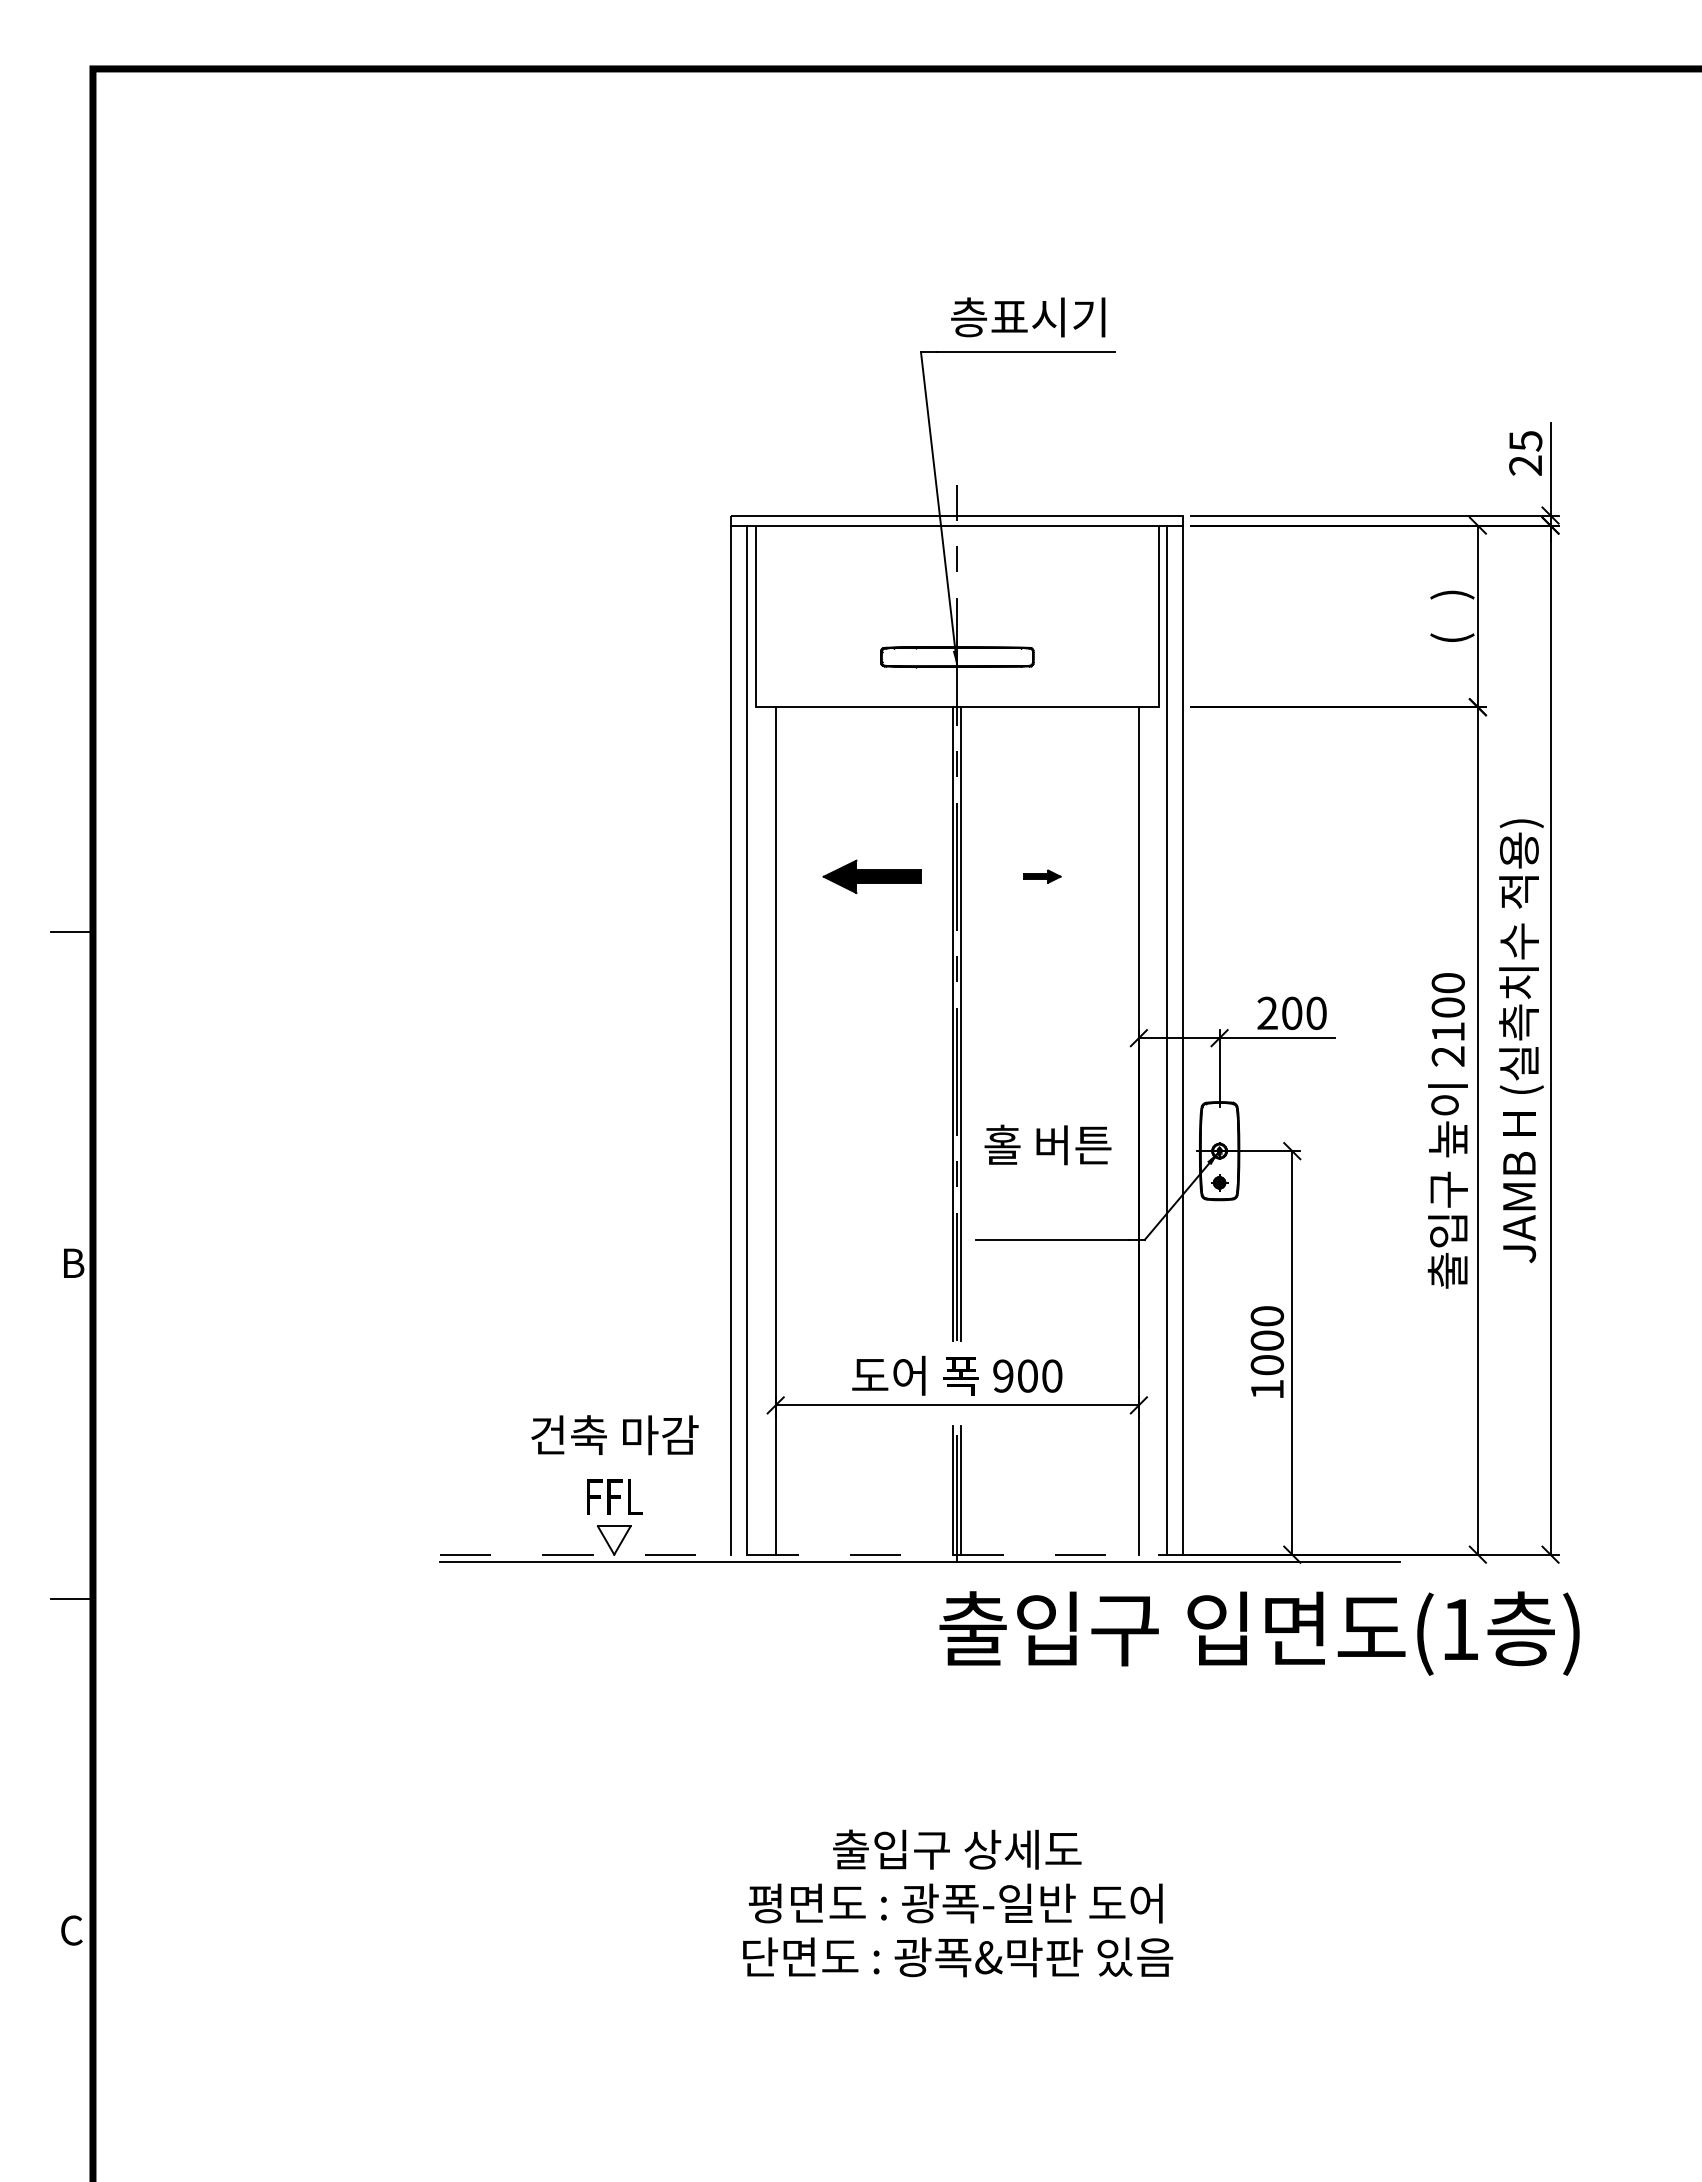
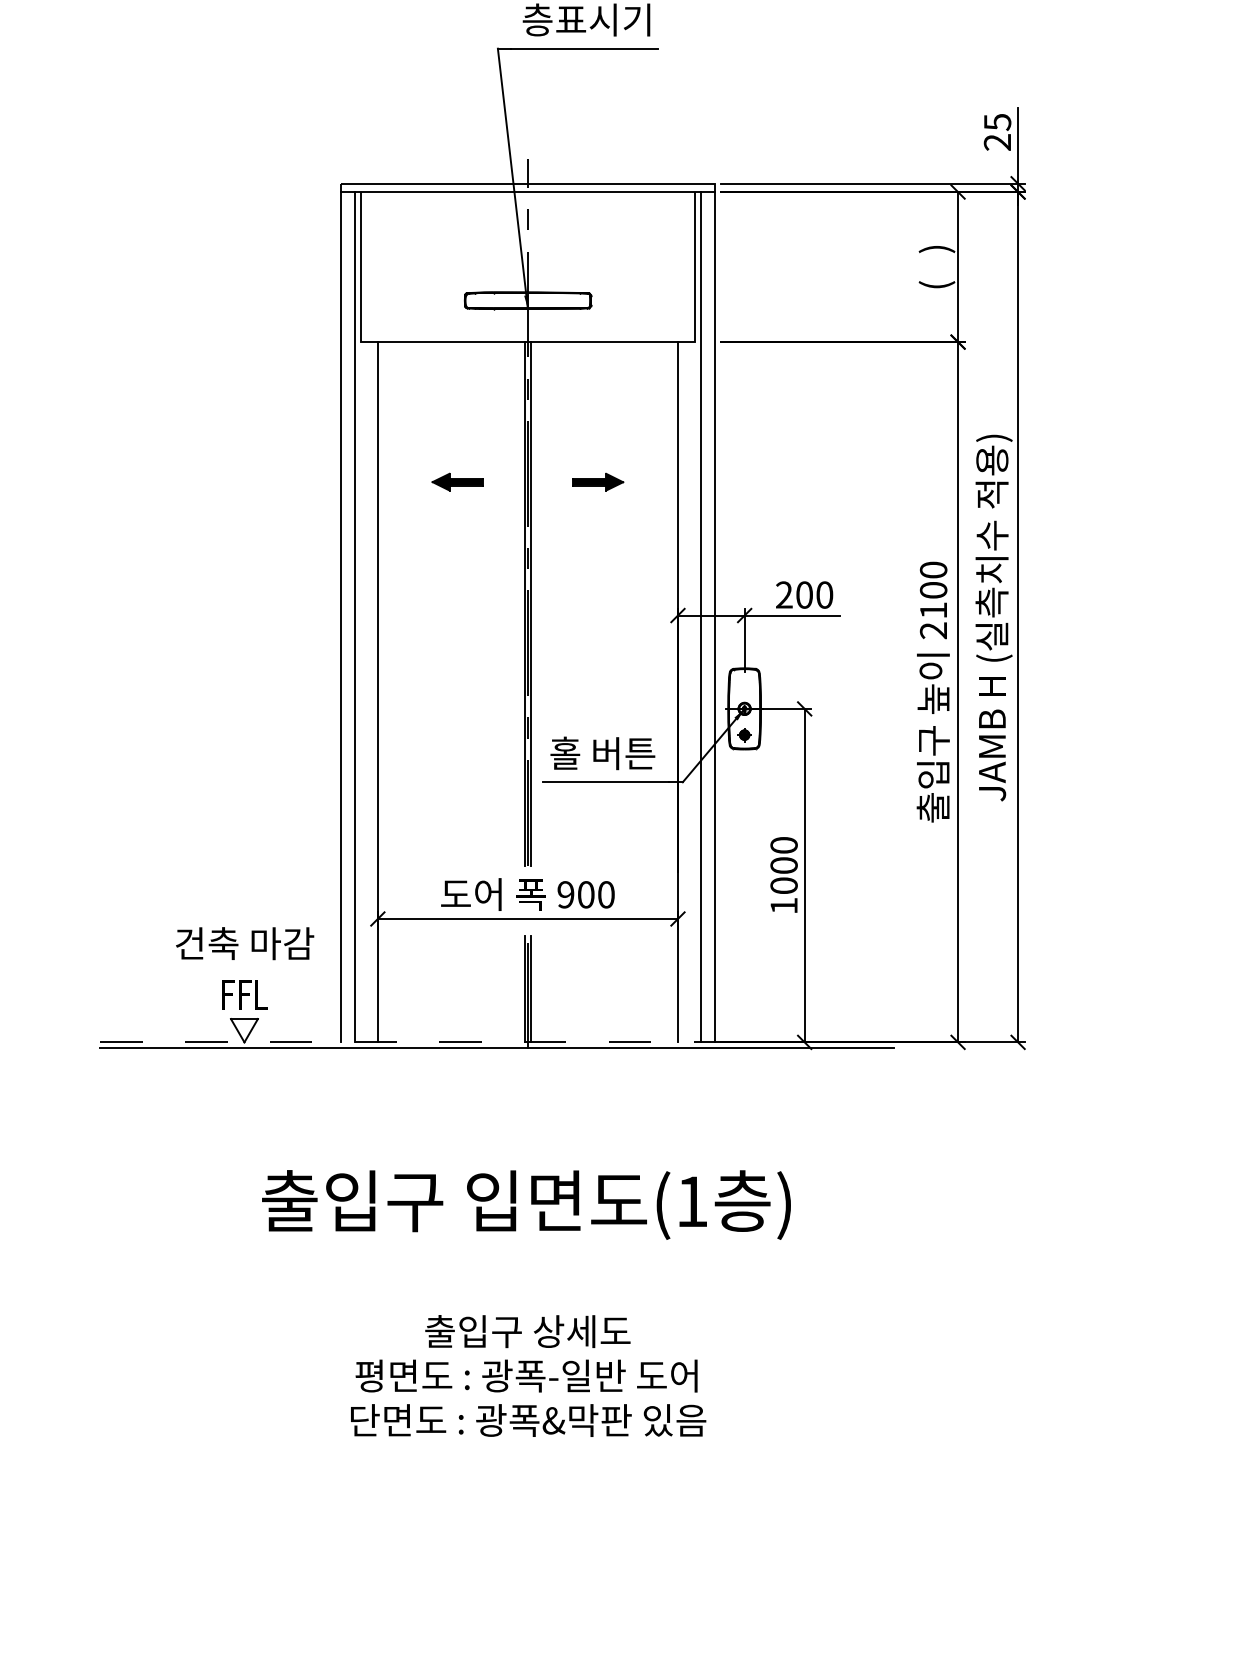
part: (872, 876) -> (457, 481), size x0.62
part: (1042, 876) -> (598, 481), size x1.67
text: (1047, 1144) -> (602, 753), moved
text: (1259, 1633) -> (526, 1204), moved
text: (958, 1903) -> (528, 1376), moved

